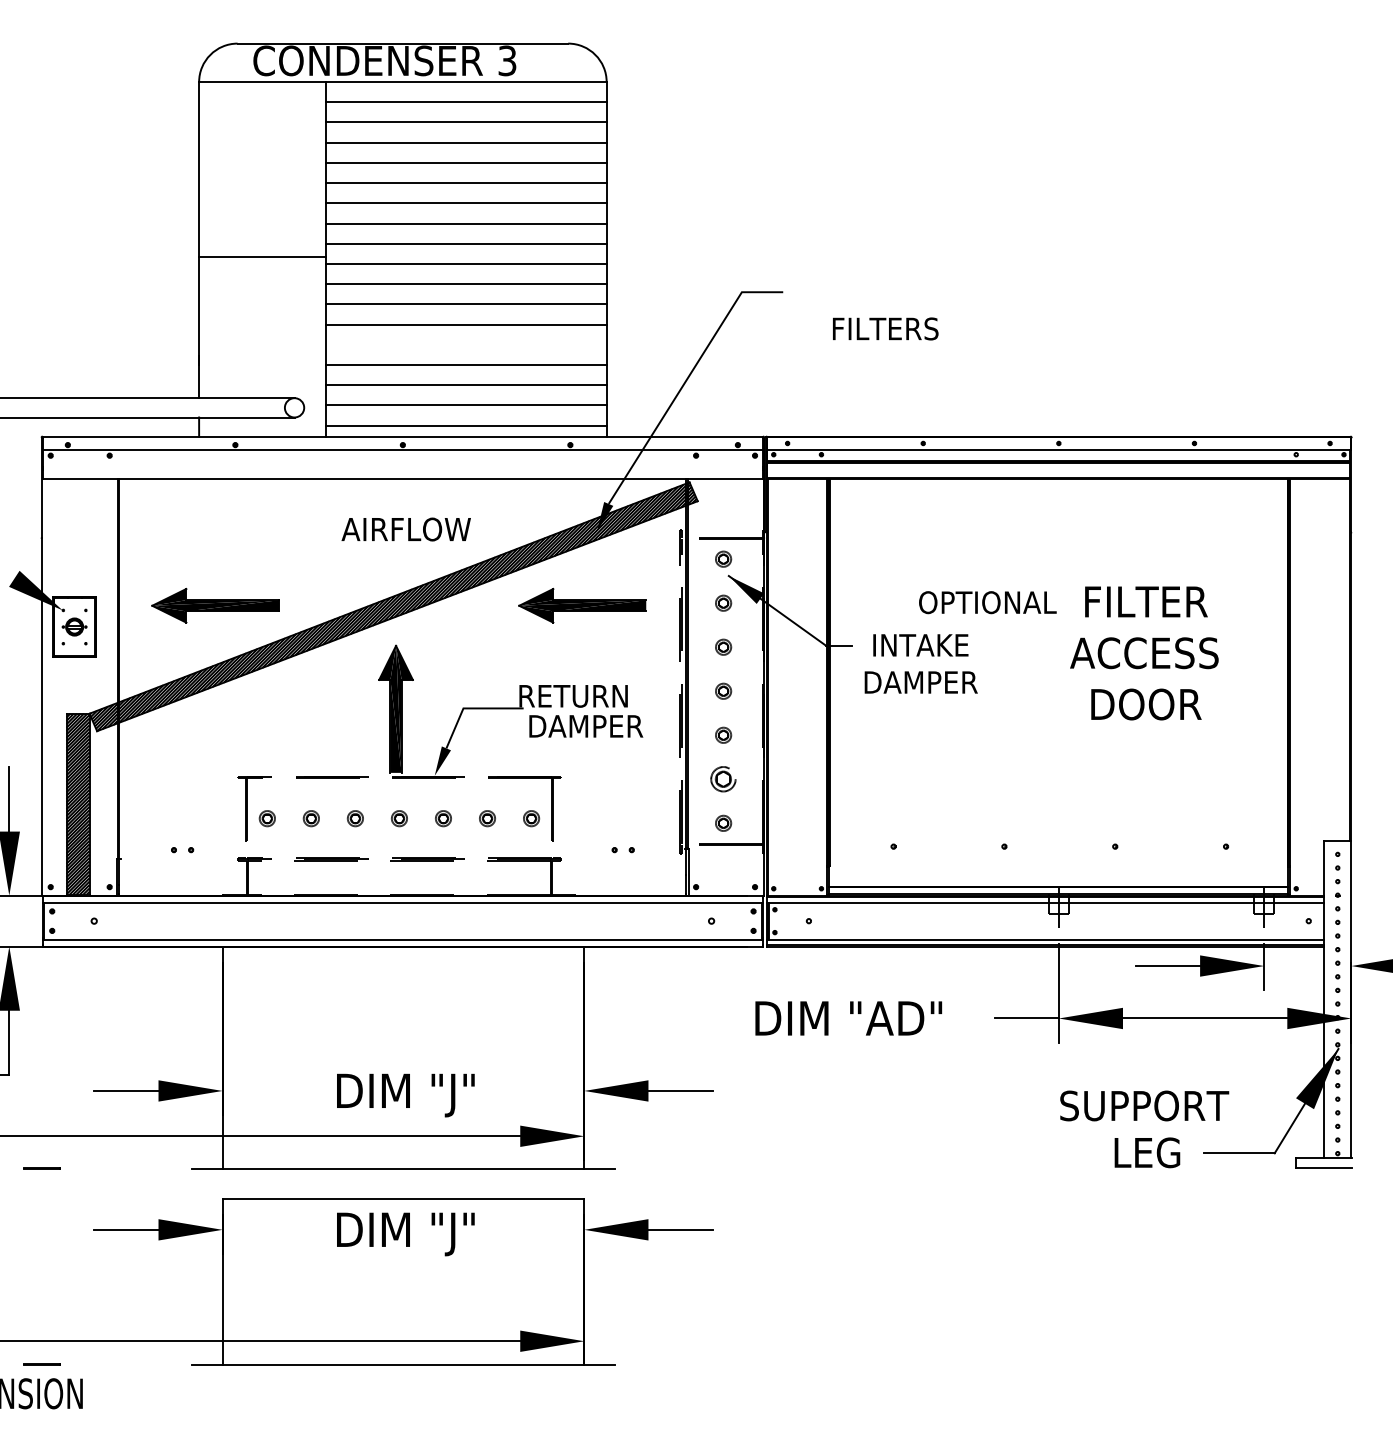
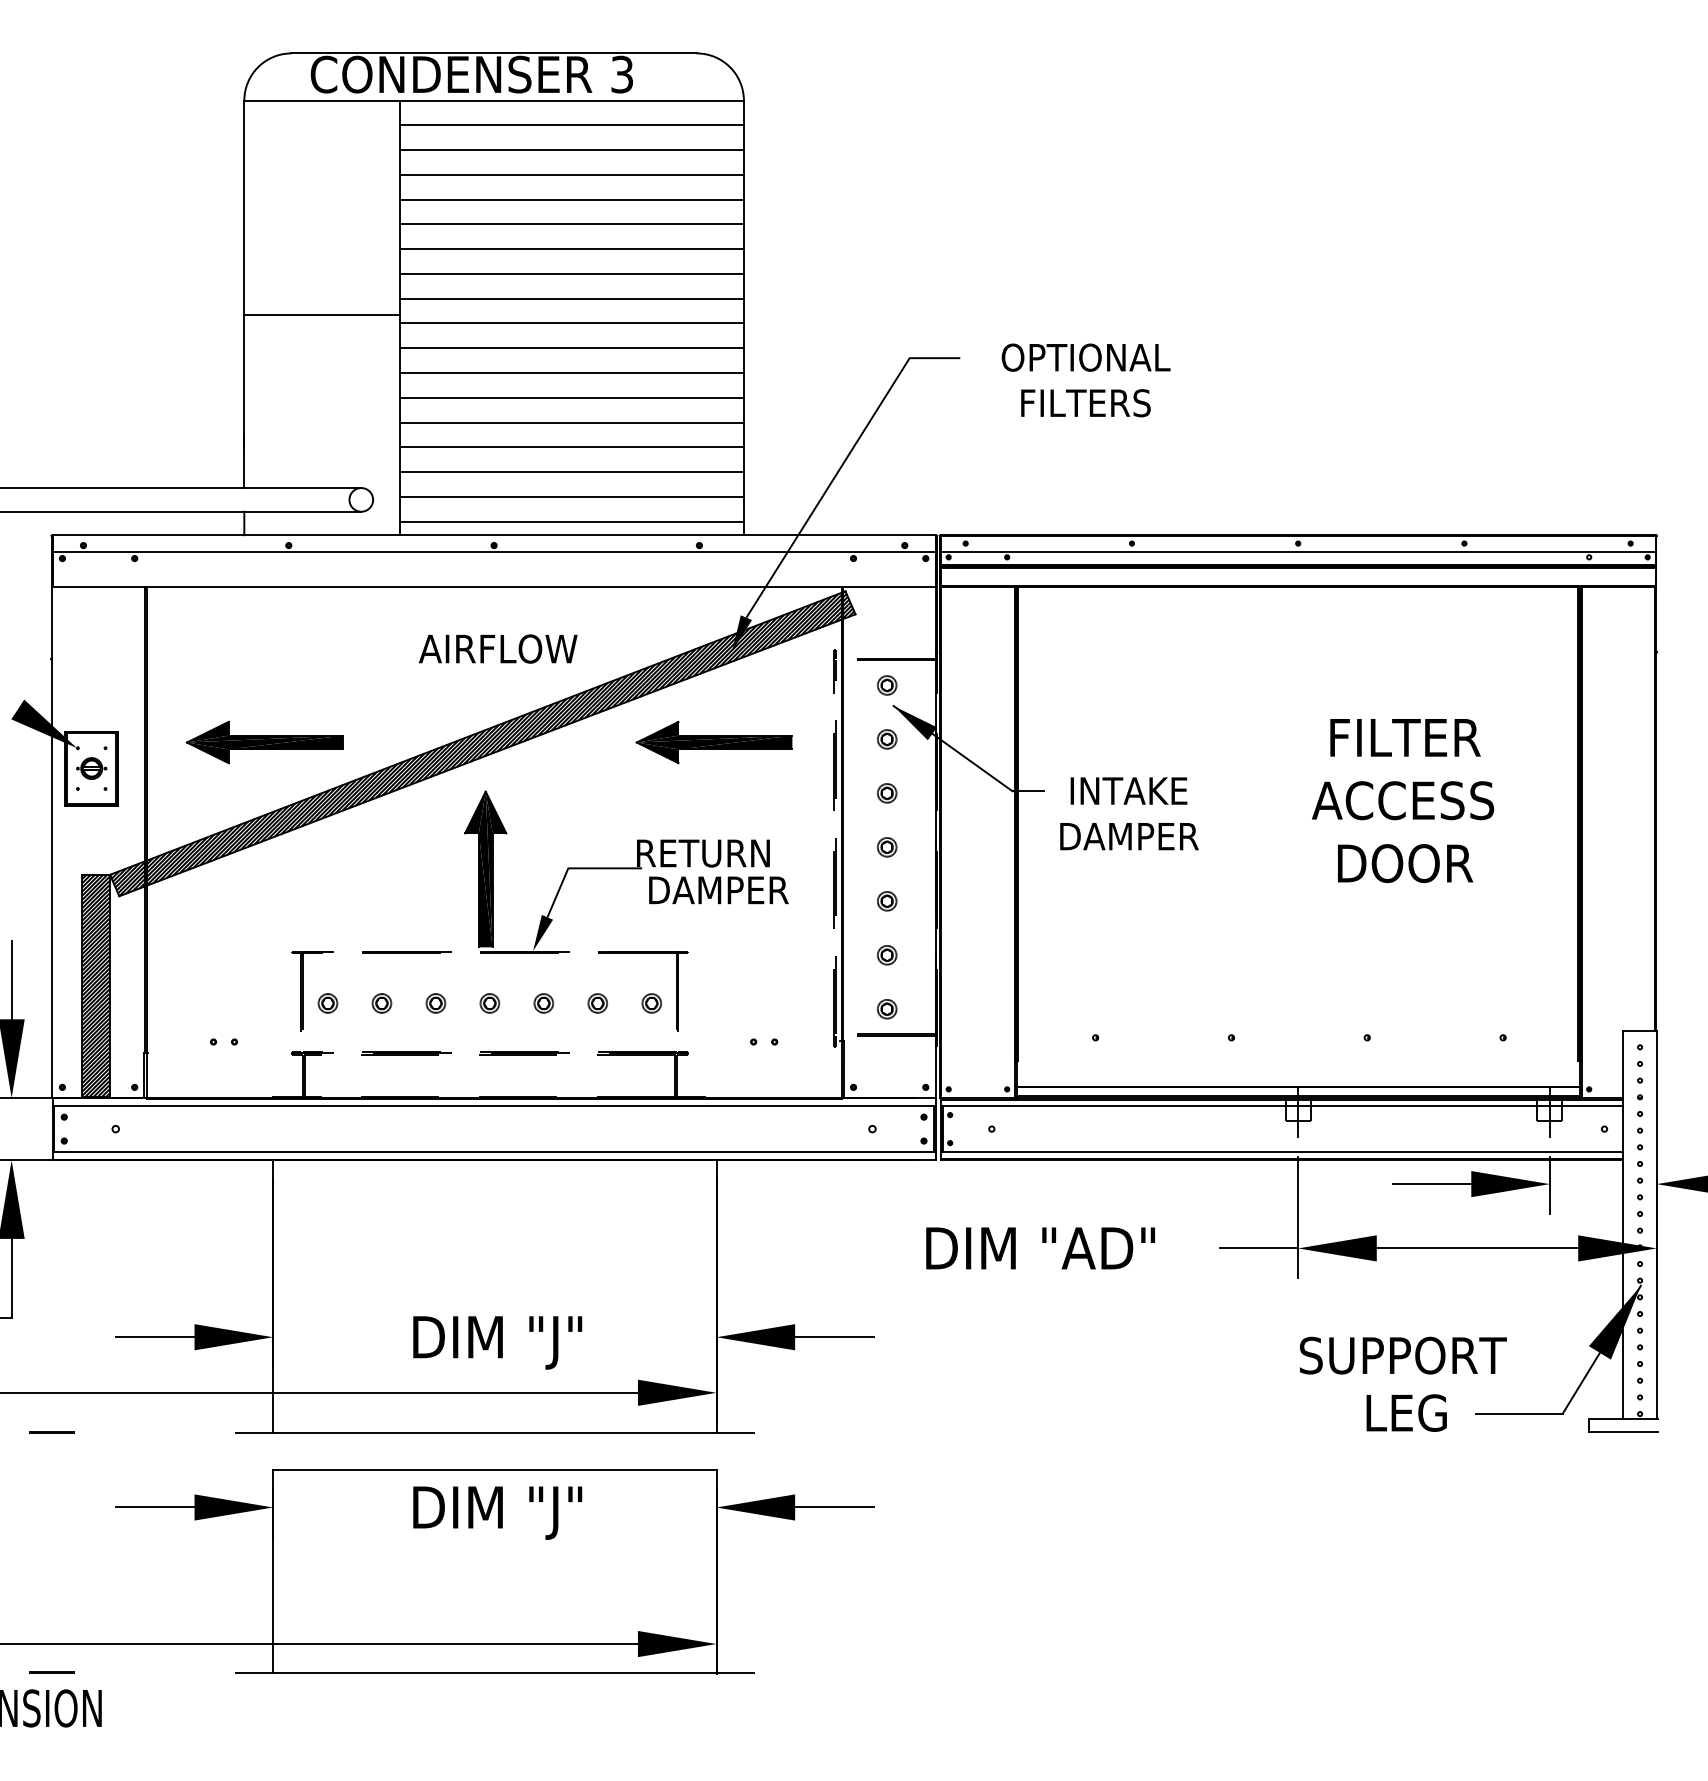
line: (466, 344) -> (571, 422), added
text: (987, 602) -> (1085, 357), moved
part: (723, 779) -> (887, 955), size x0.62

